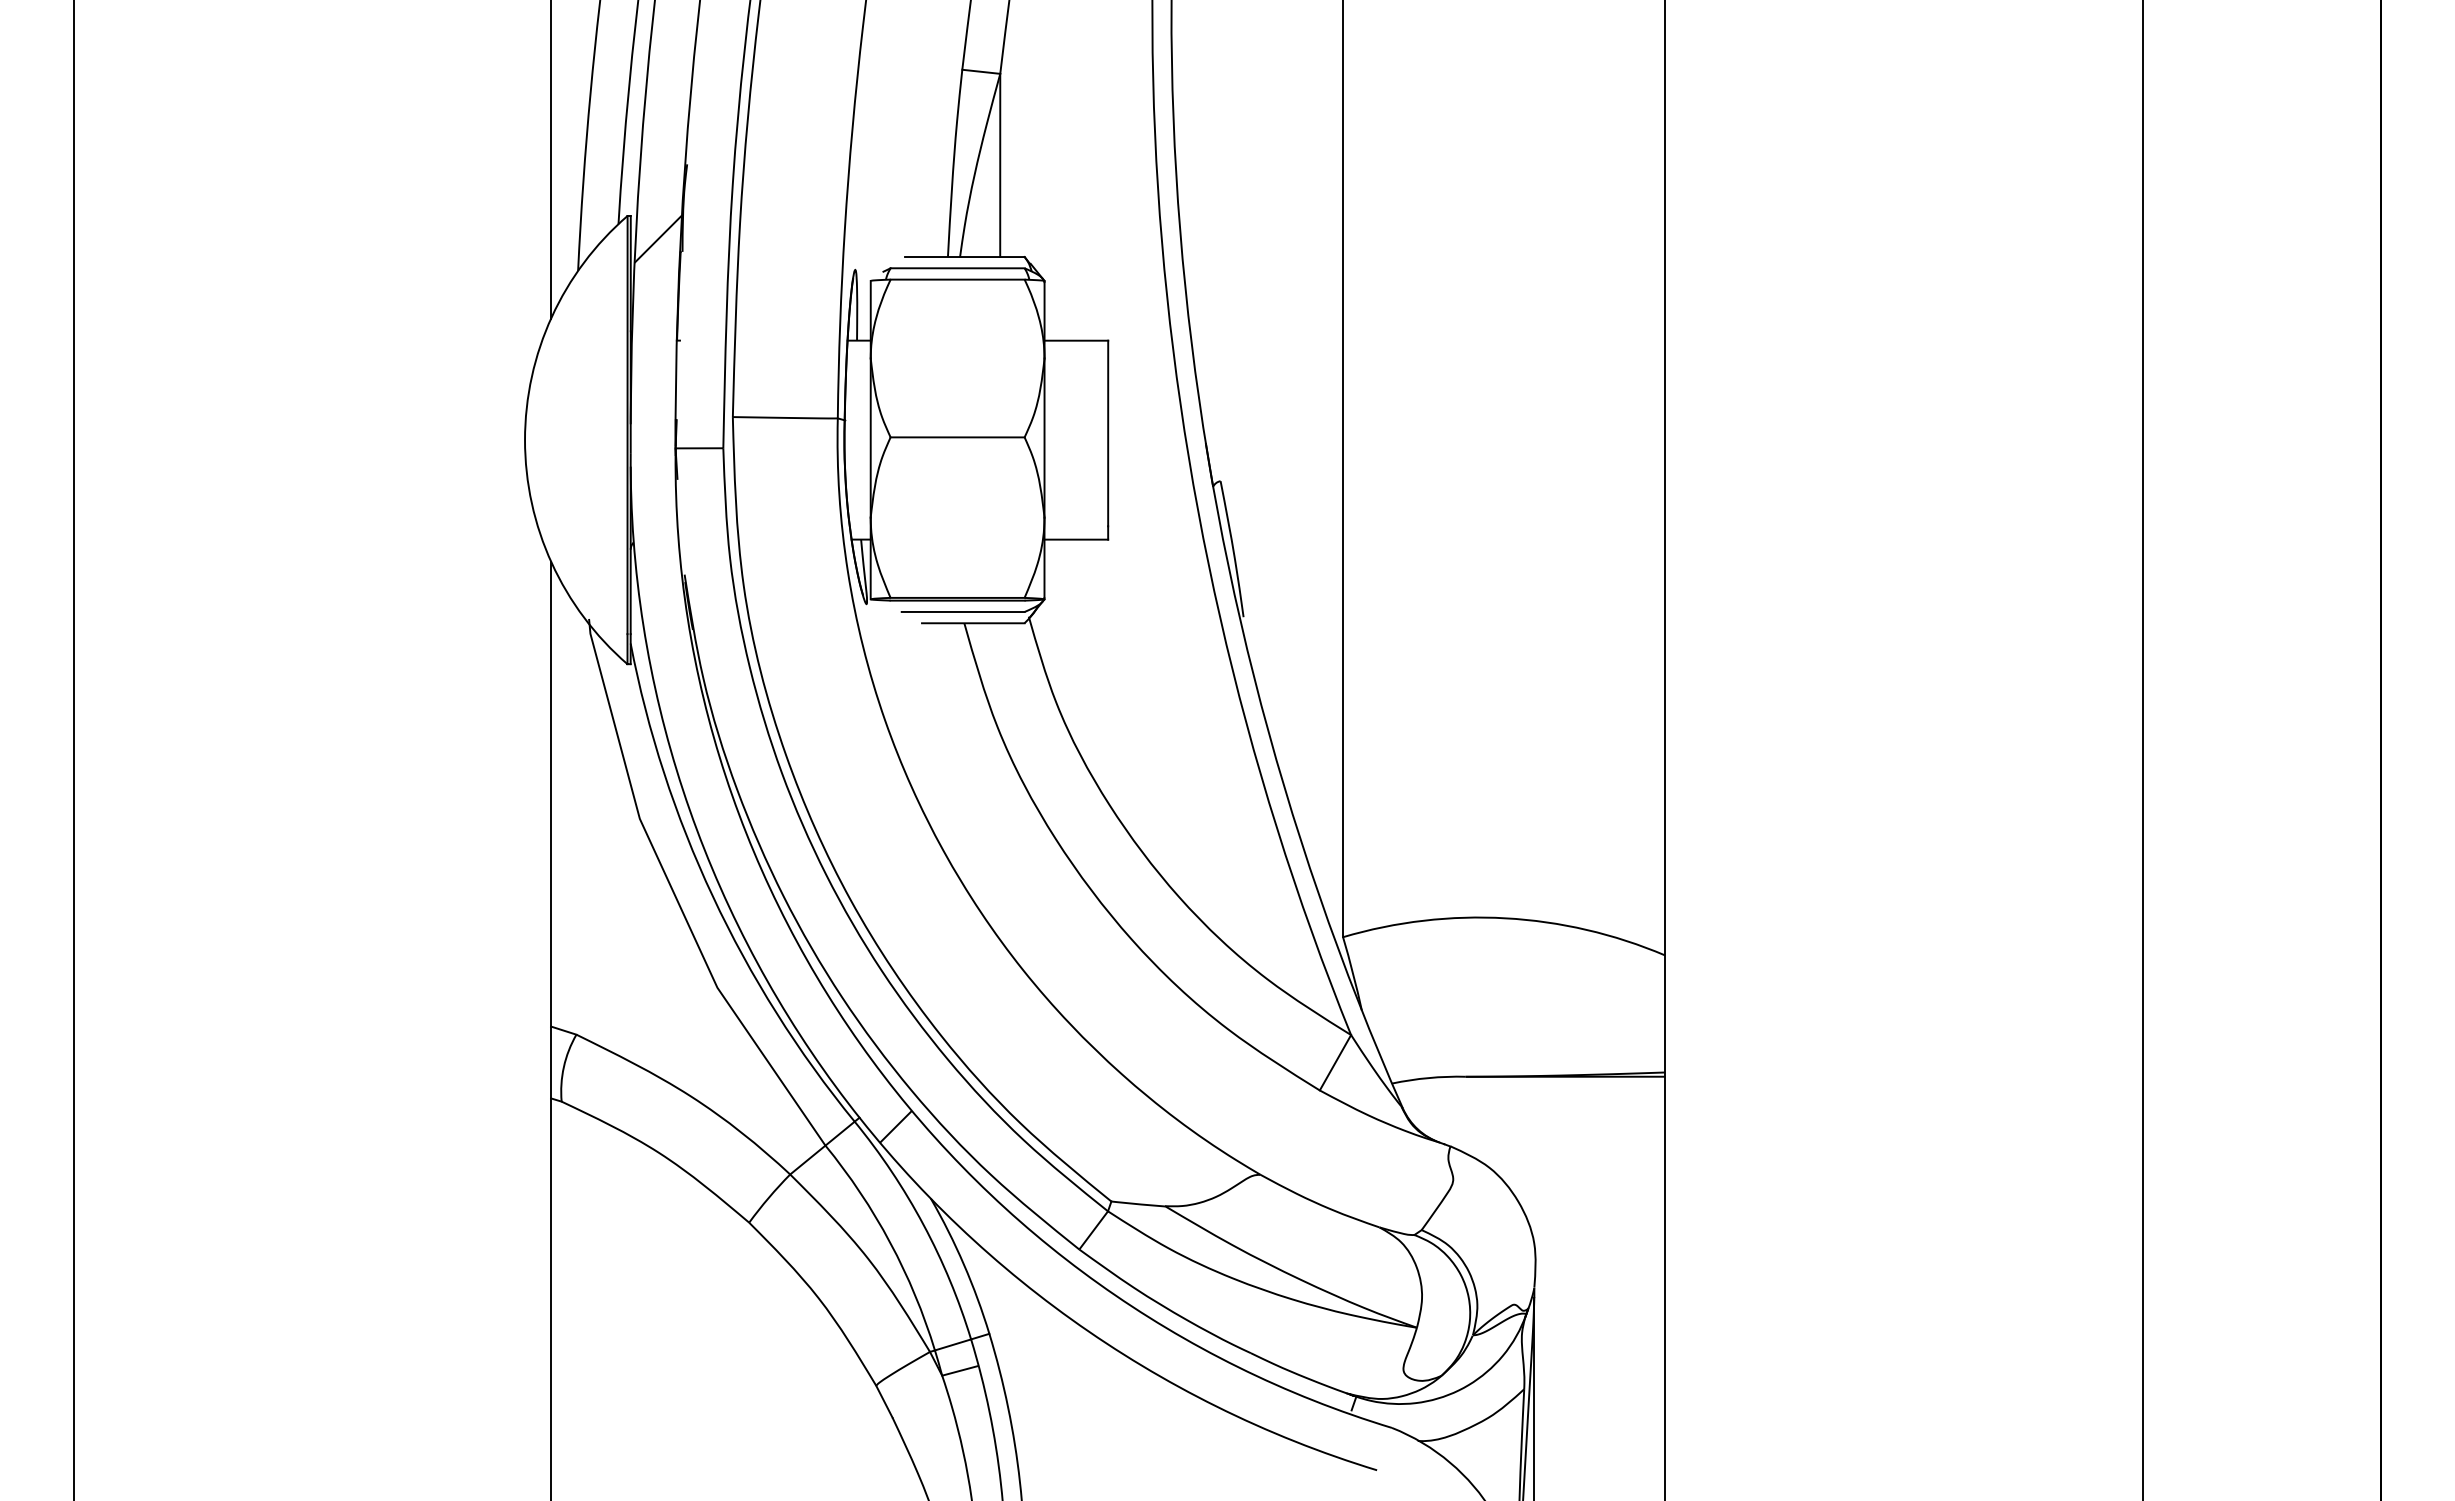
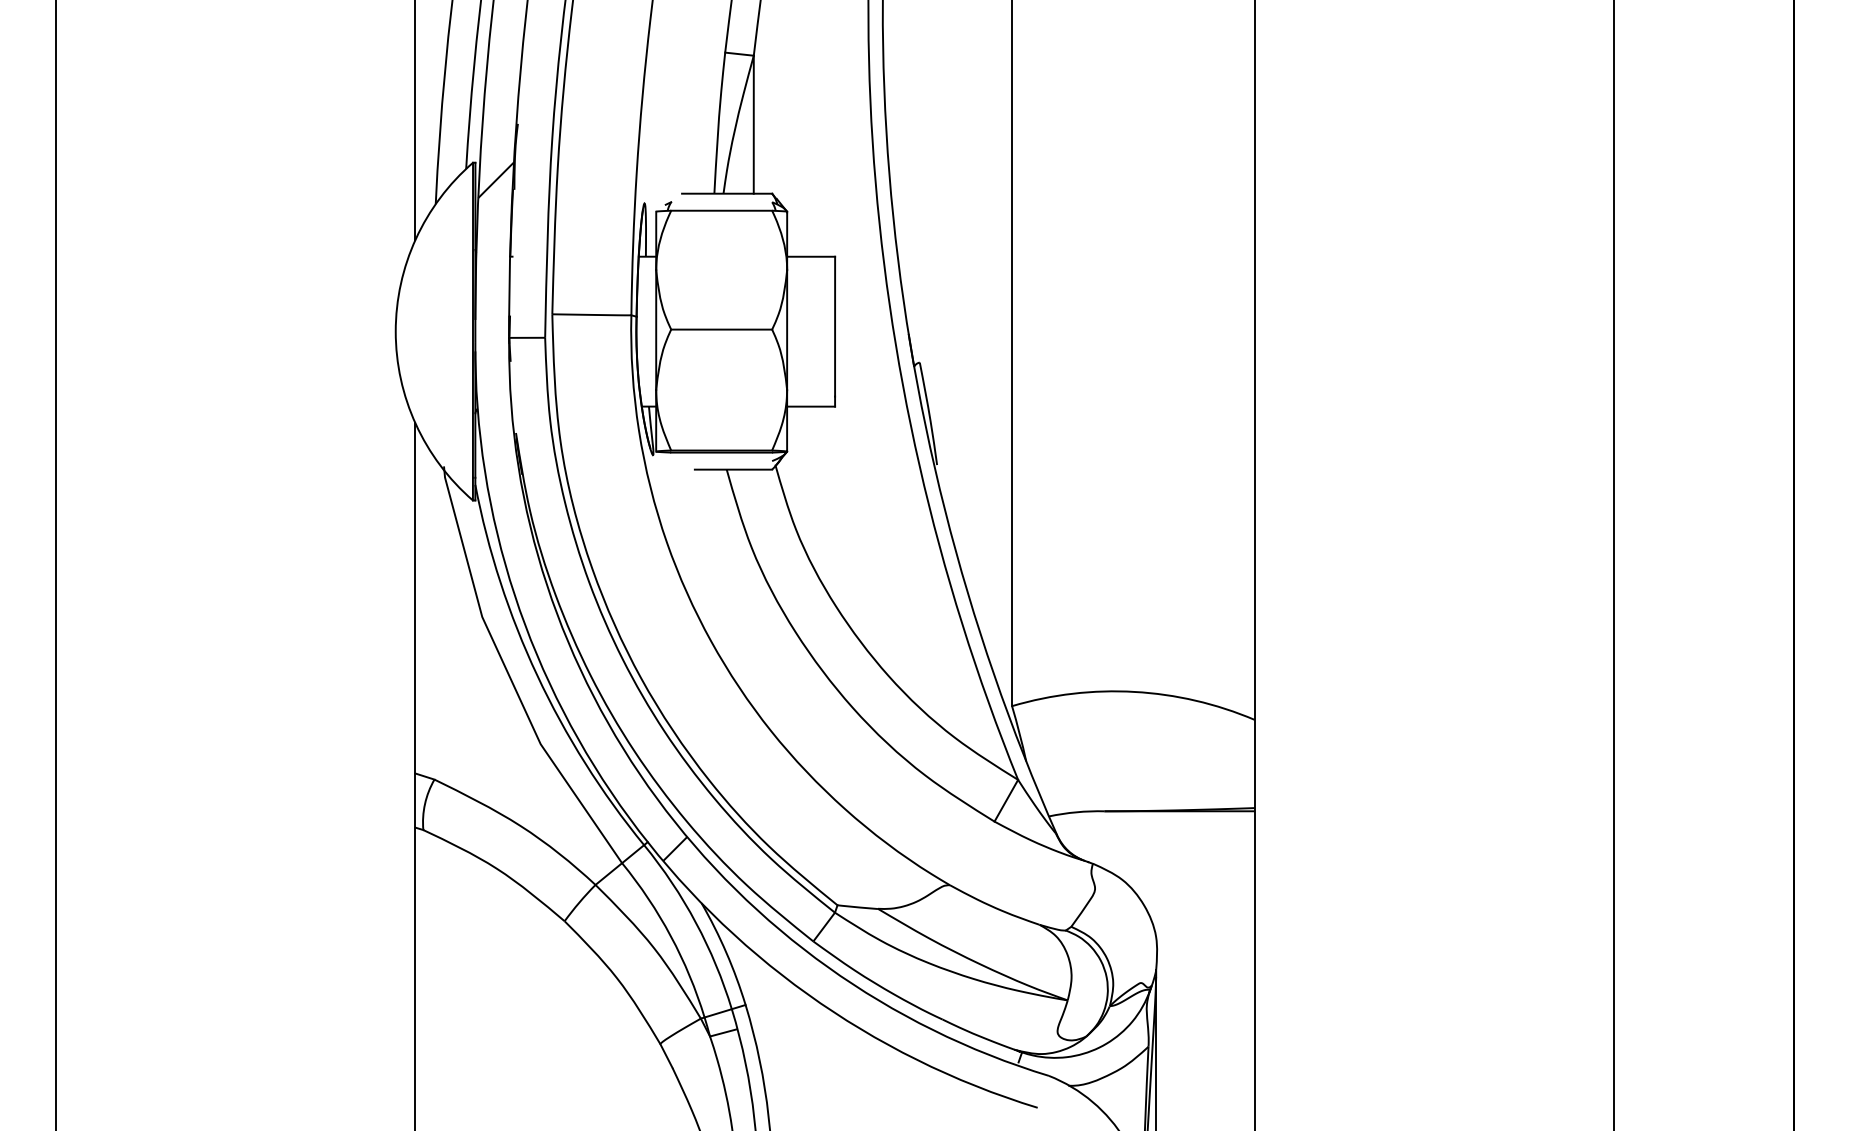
line: (957, 268) -> (721, 202), removed
line: (962, 611) -> (725, 460), removed

